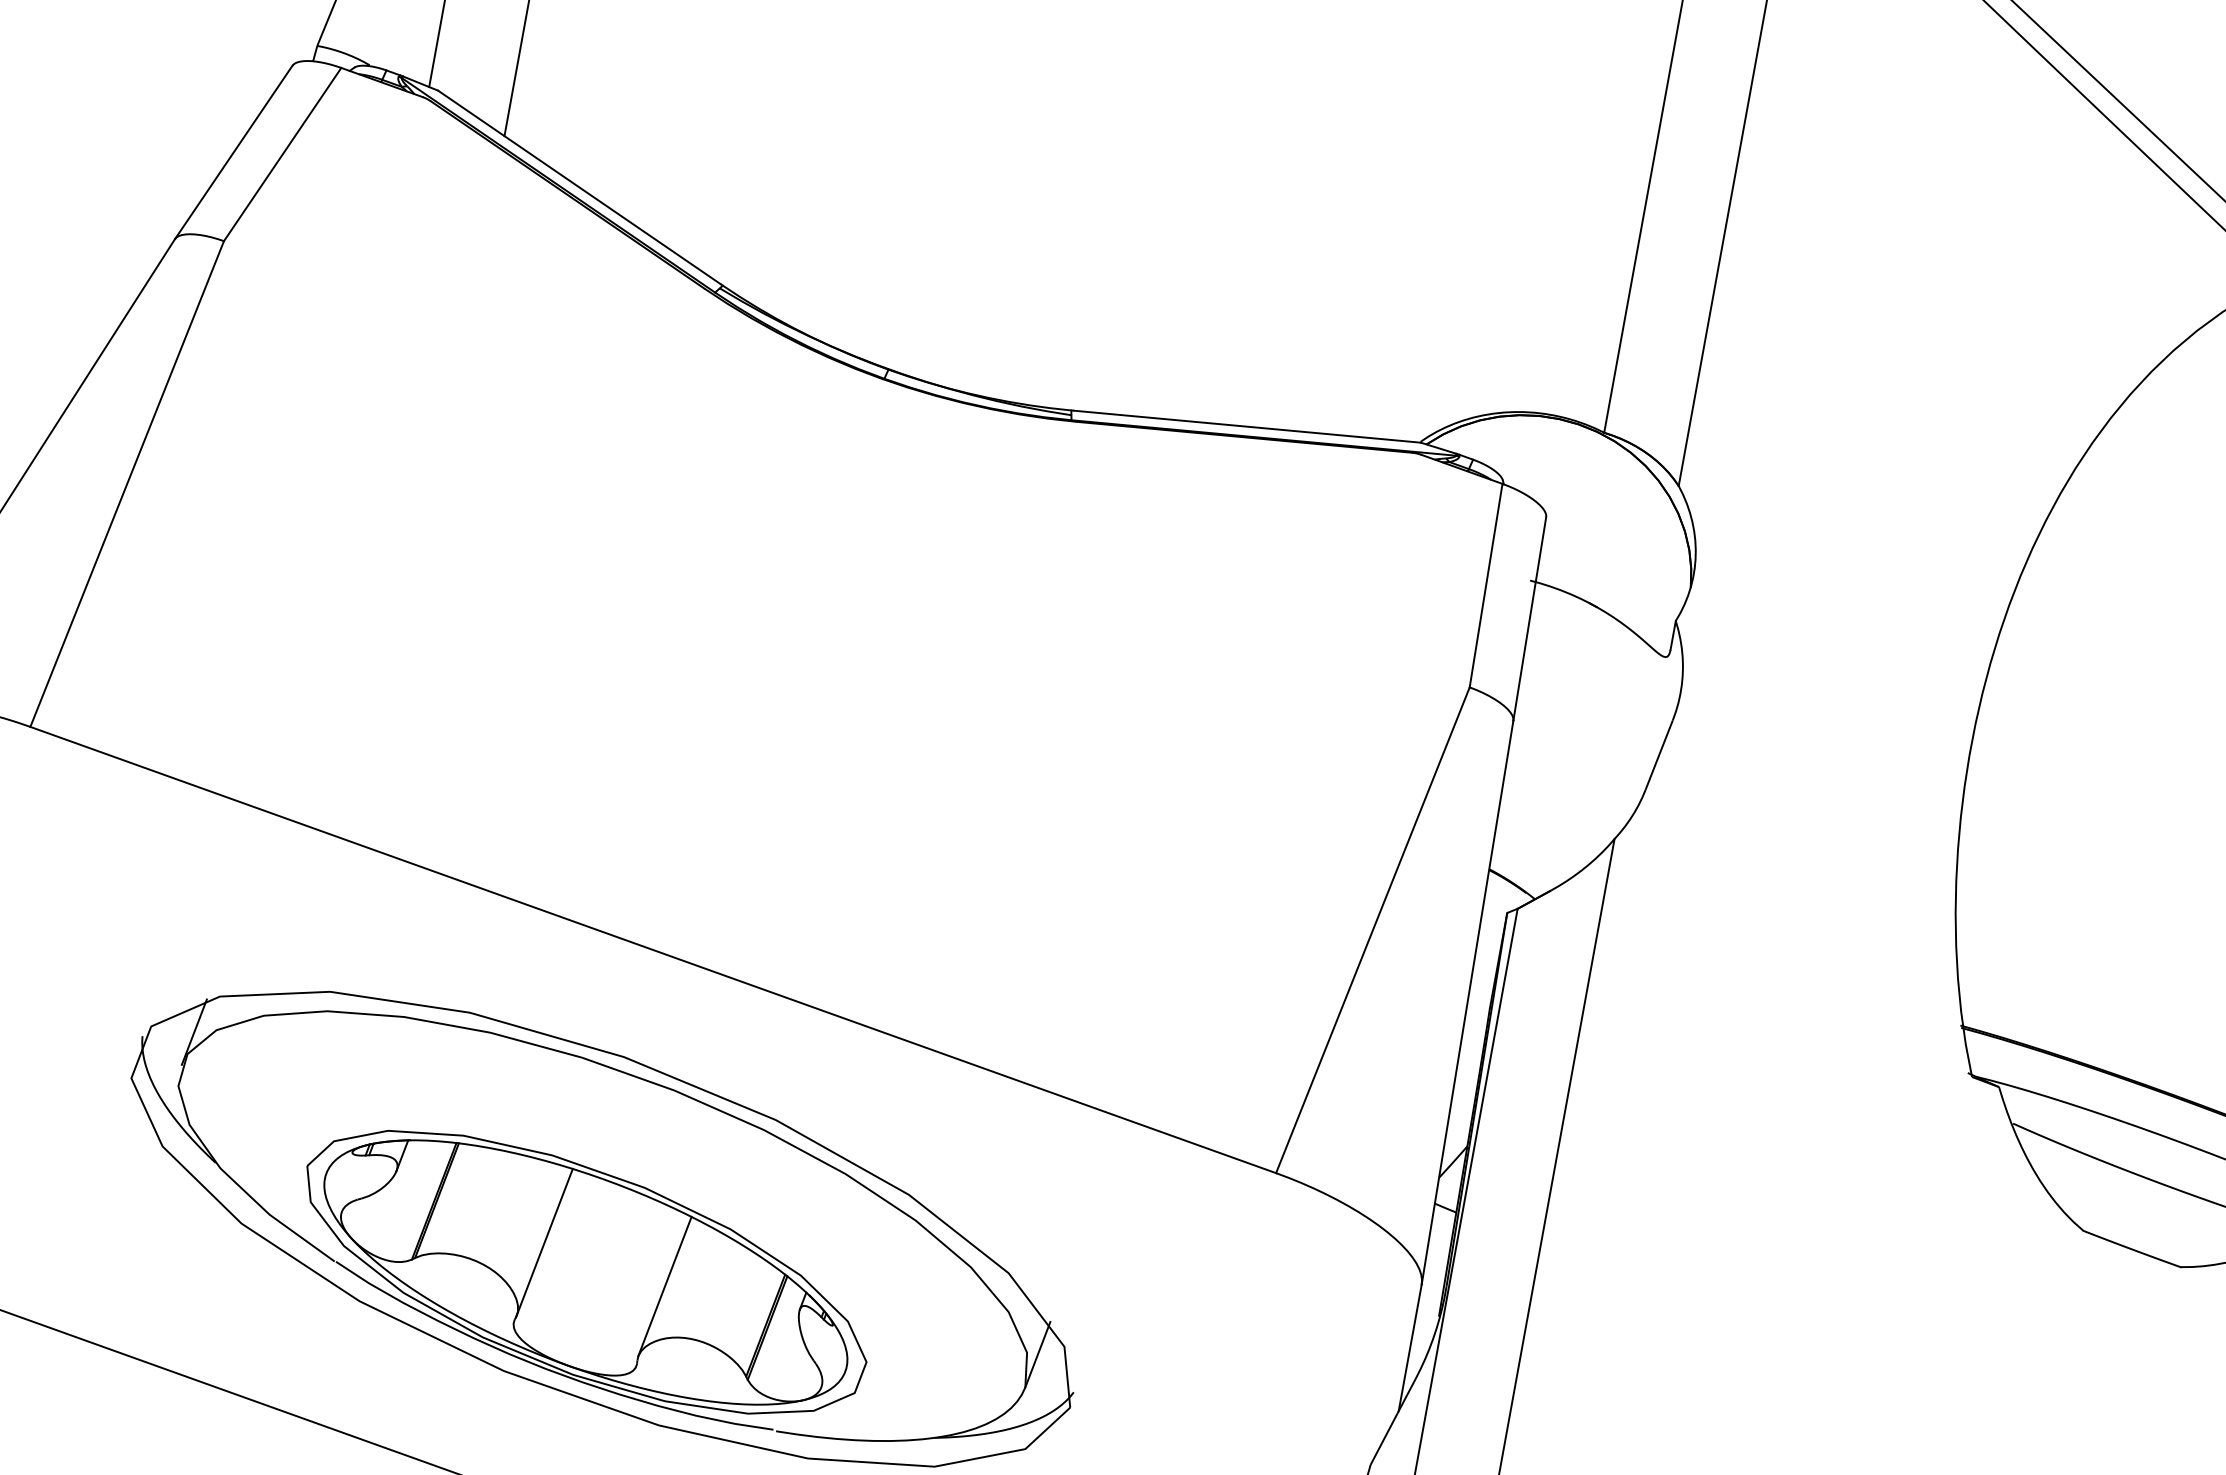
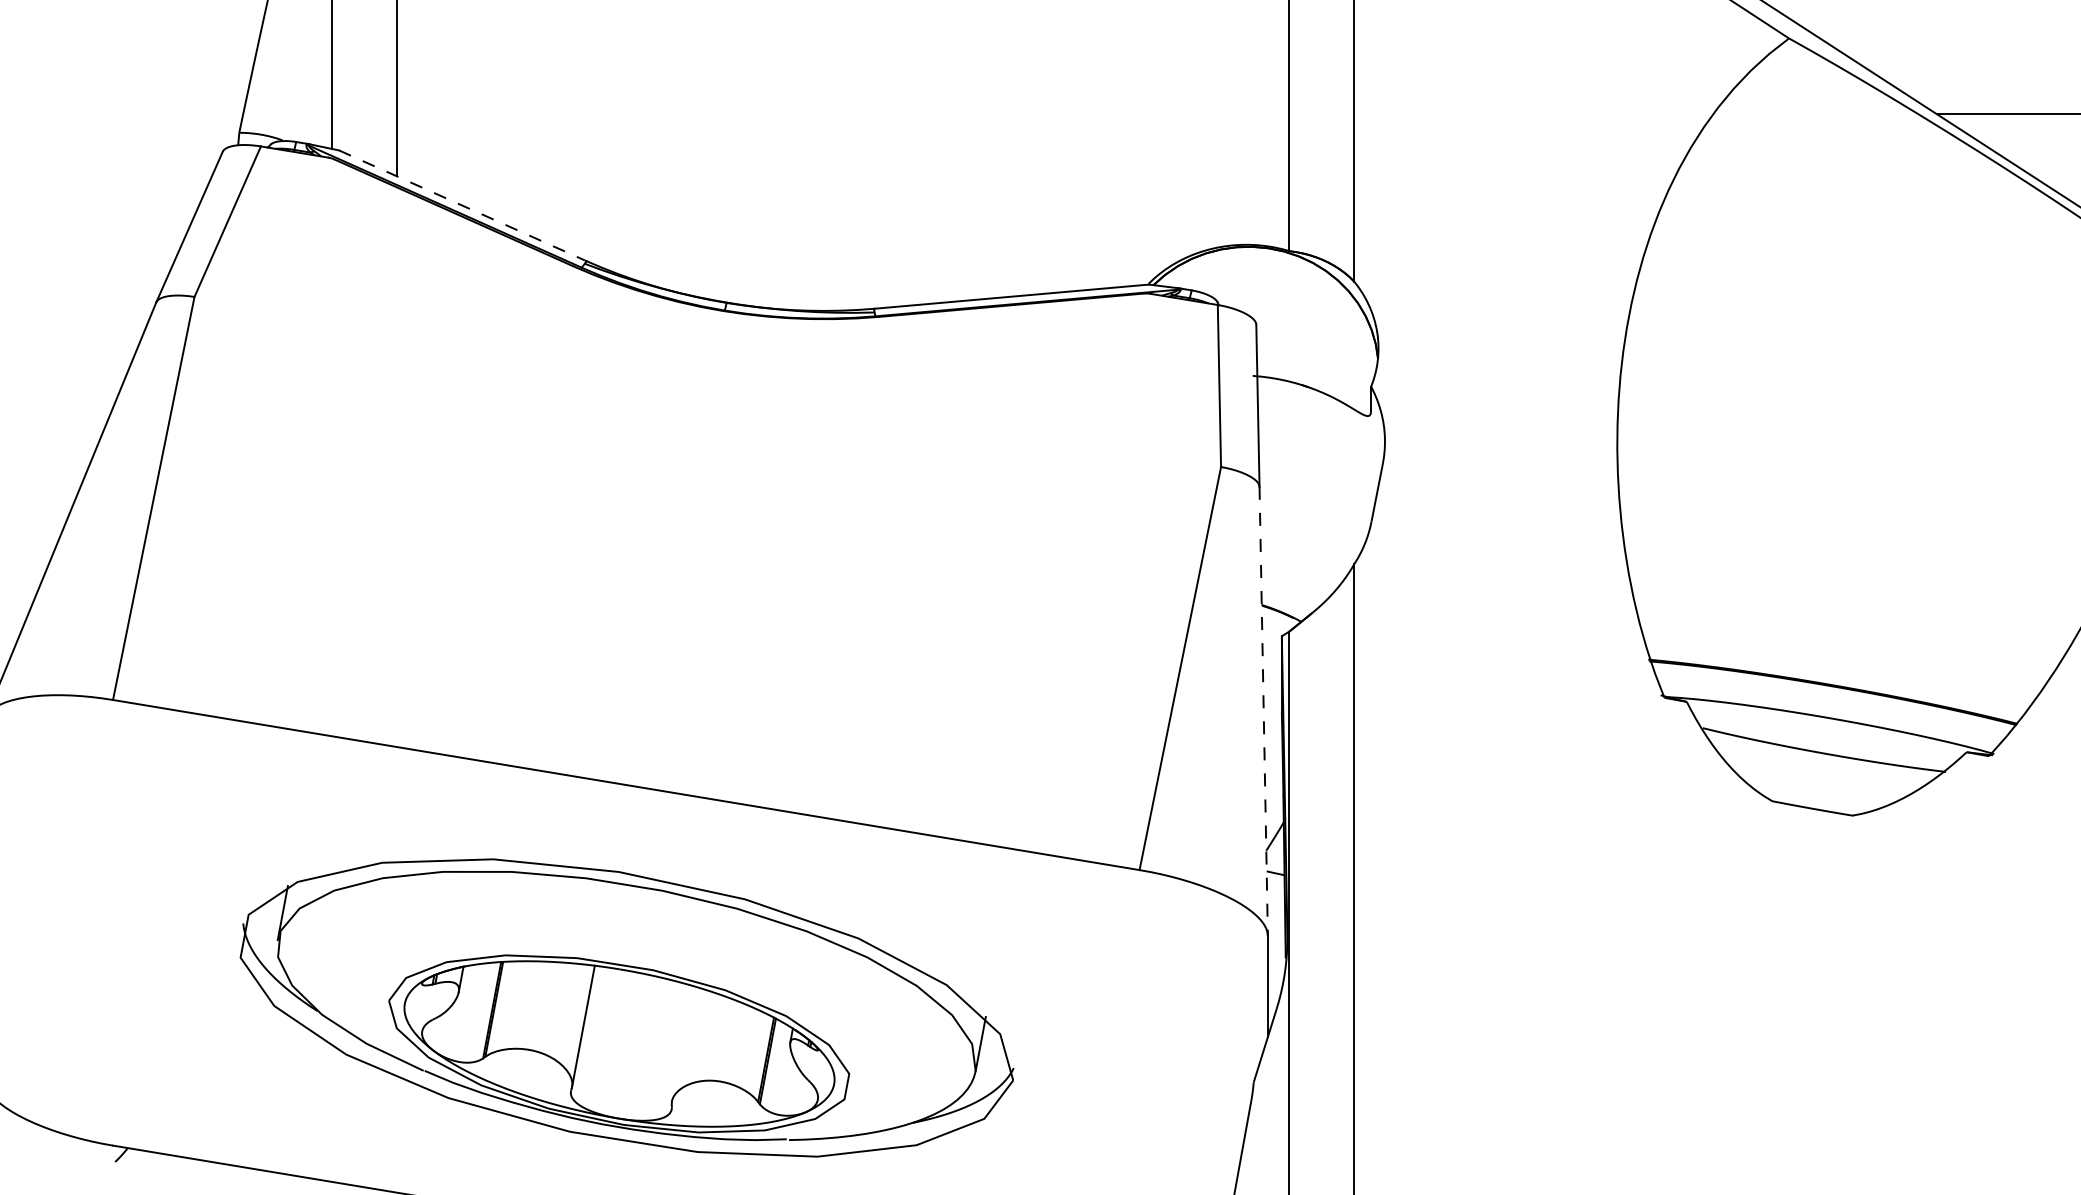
line: (578, 187) -> (461, 205), solid -> dashed
line: (1467, 1002) -> (1263, 711), solid -> dashed
line: (664, 1286) -> (682, 1043), removed

